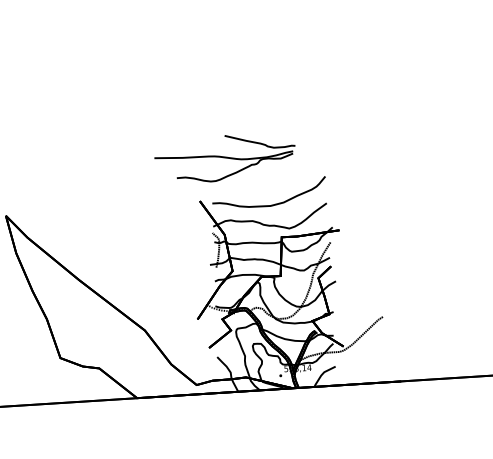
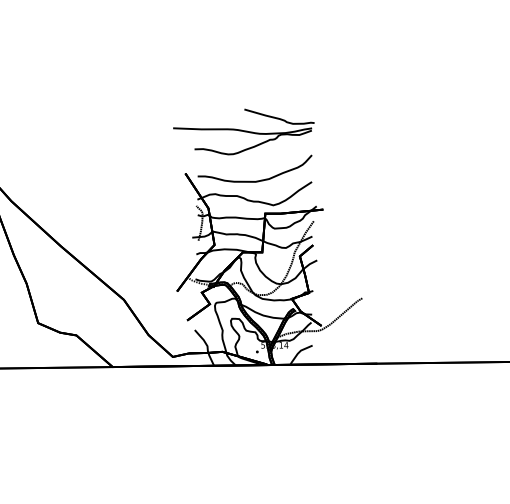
part: (224, 157) -> (243, 131), moved

